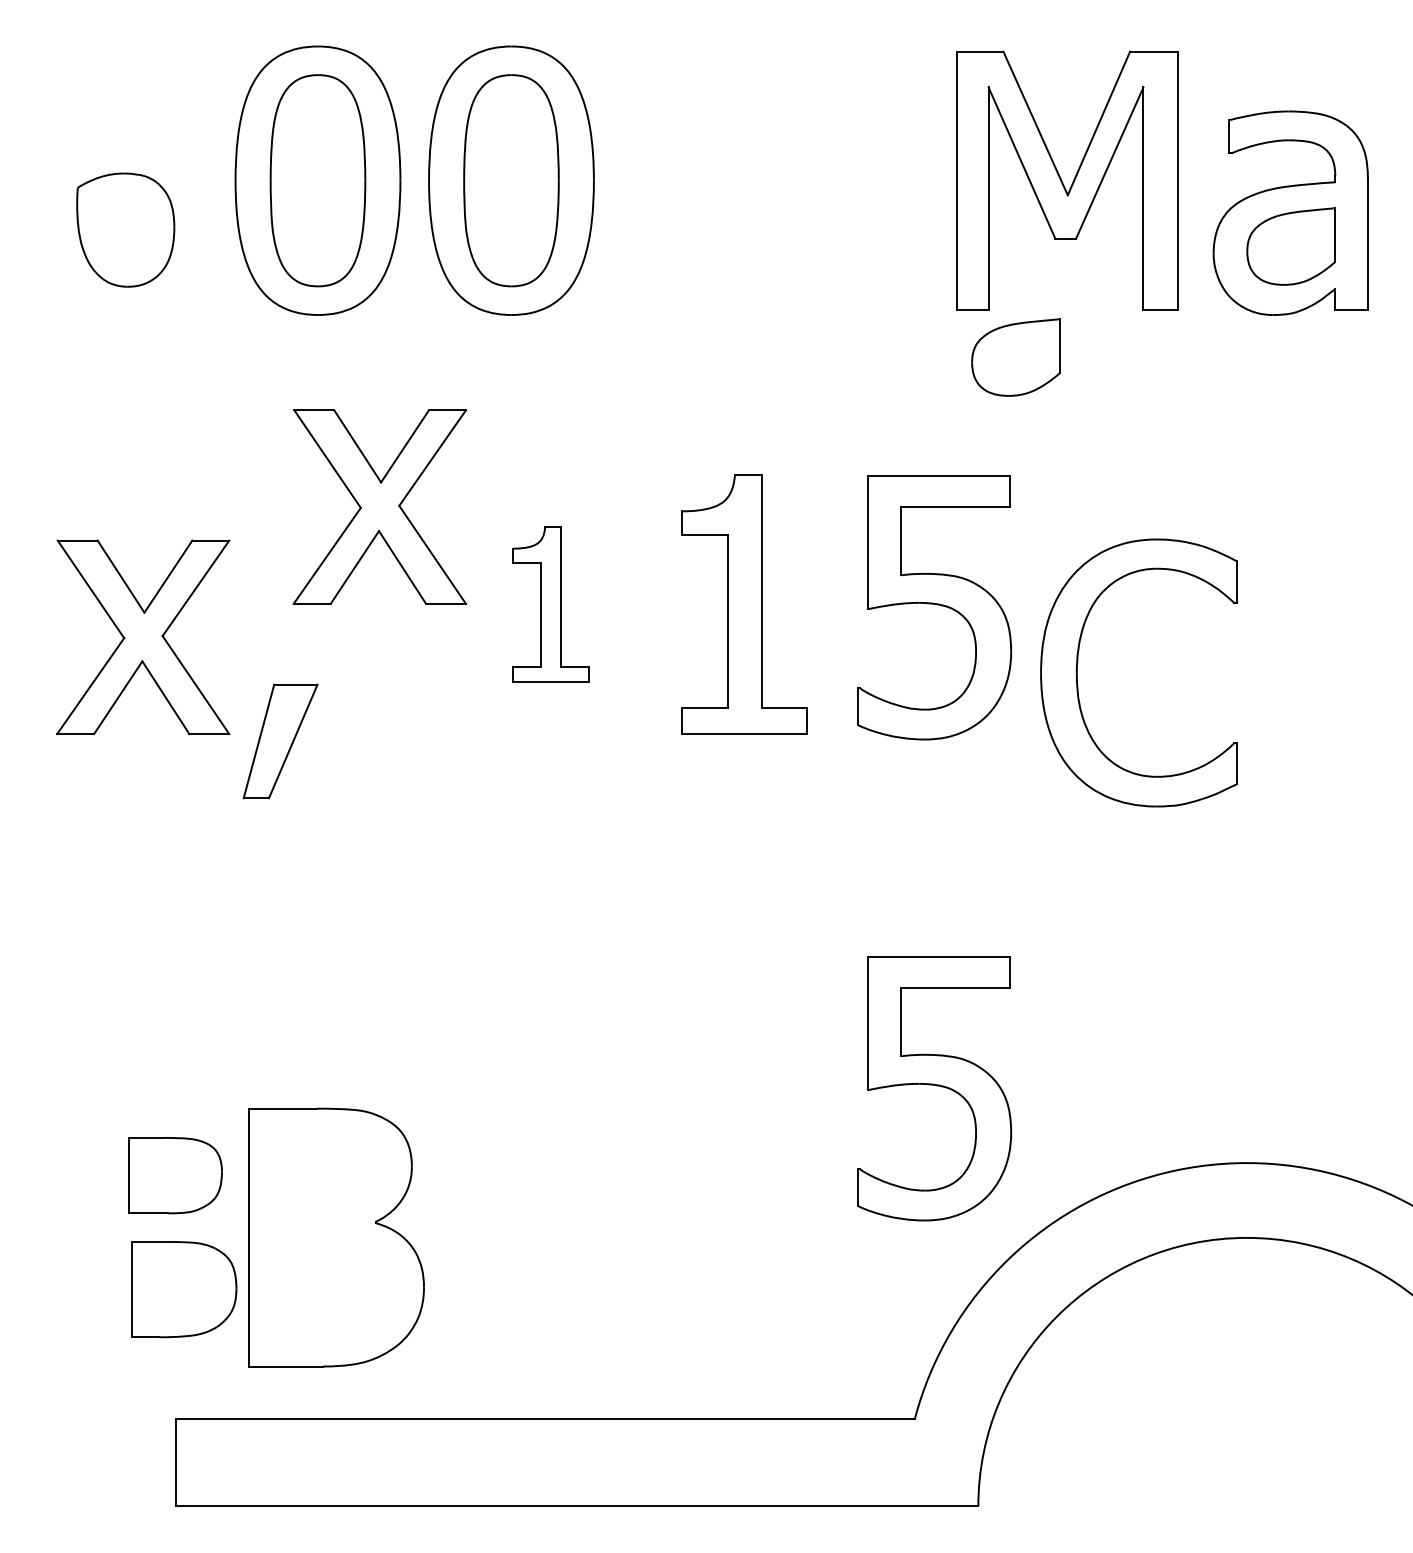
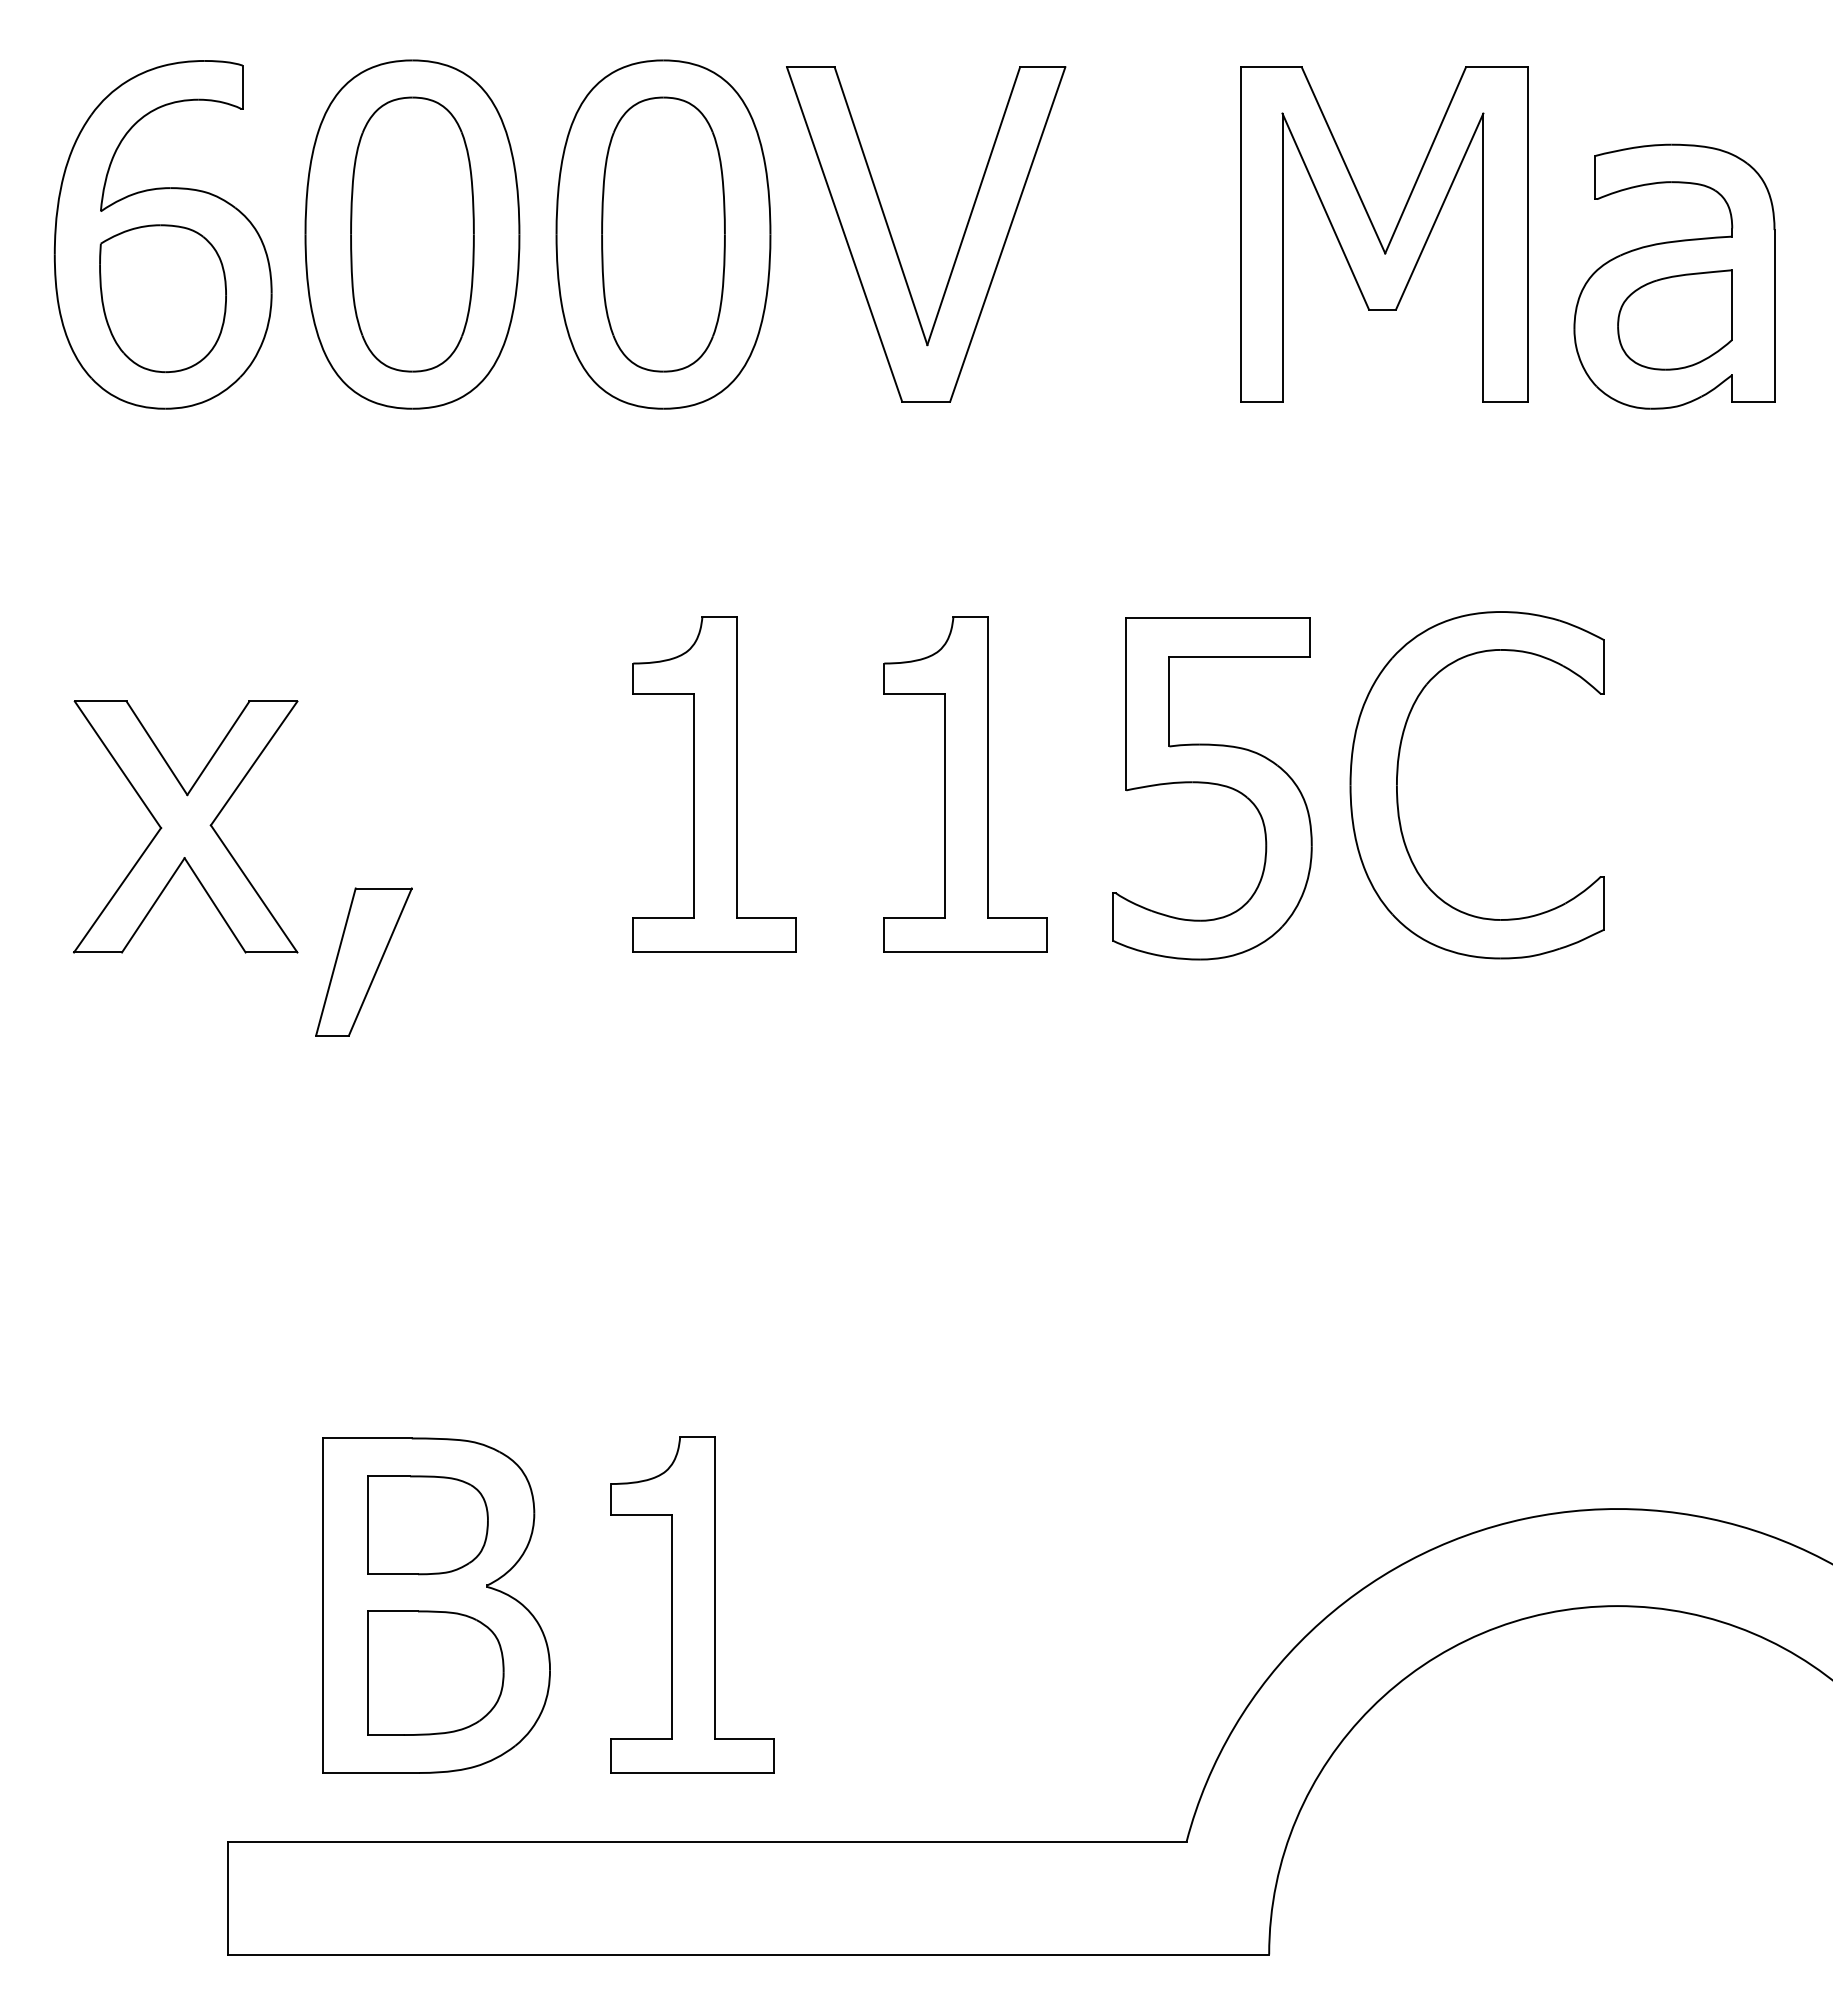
part: (125, 180) -> (162, 234), added
part: (690, 189) -> (895, 245), added
part: (1015, 357) -> (1317, 463), removed
part: (379, 506) -> (492, 657), removed
part: (550, 604) -> (714, 784), size x1.67
part: (1078, 664) -> (1398, 774), moved
part: (934, 1088) -> (1212, 1412), removed
part: (175, 1175) -> (427, 1525), moved
part: (533, 1236) -> (692, 1604), added
part: (183, 1289) -> (435, 1672), moved

